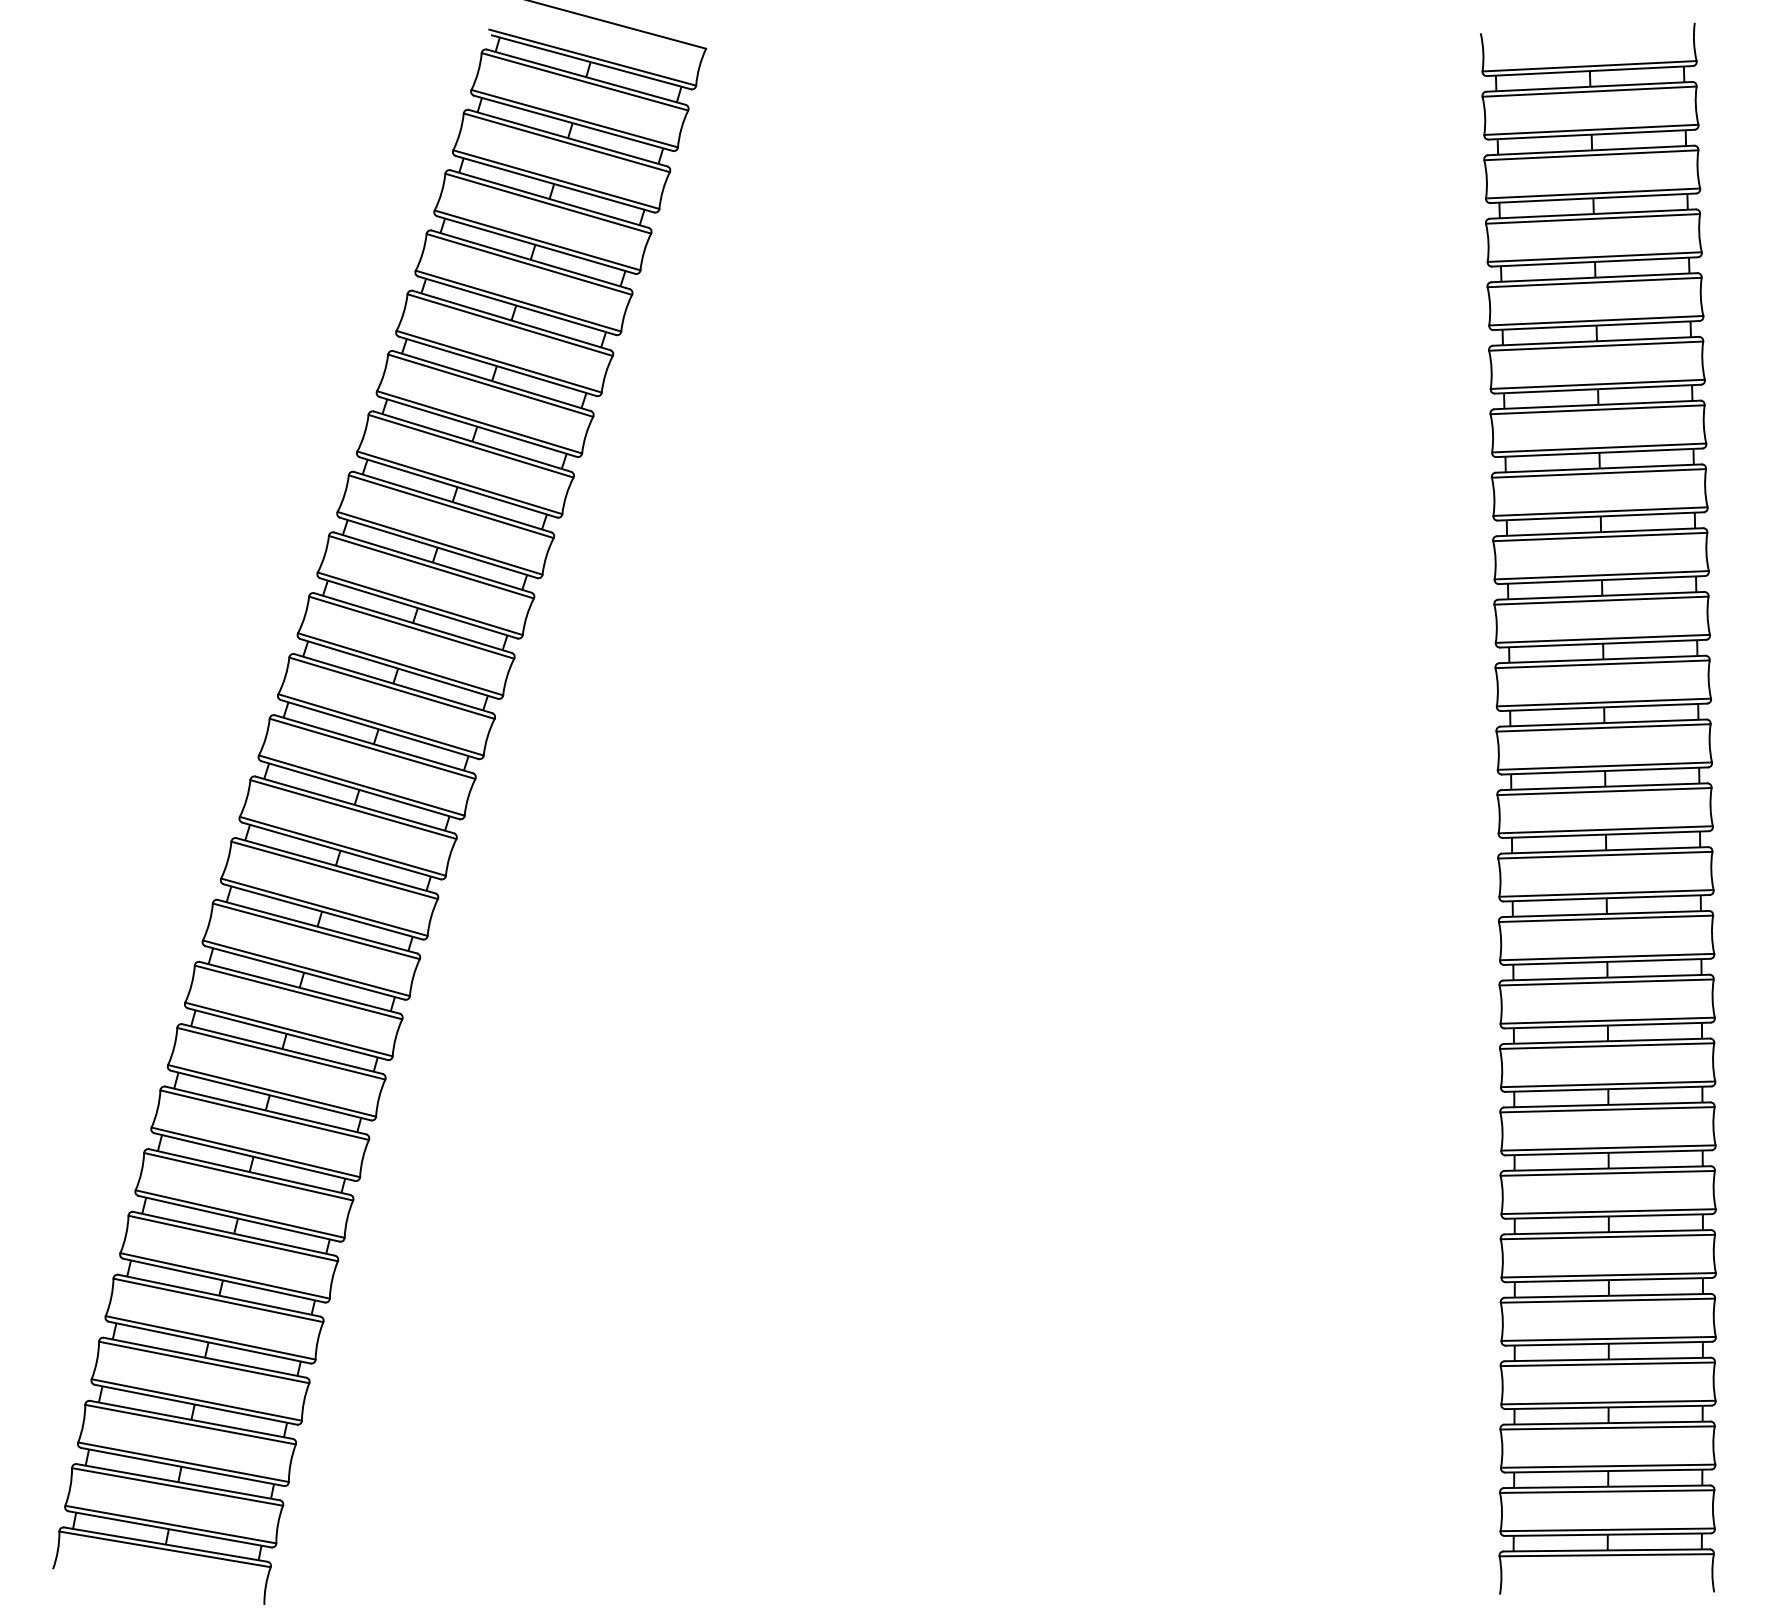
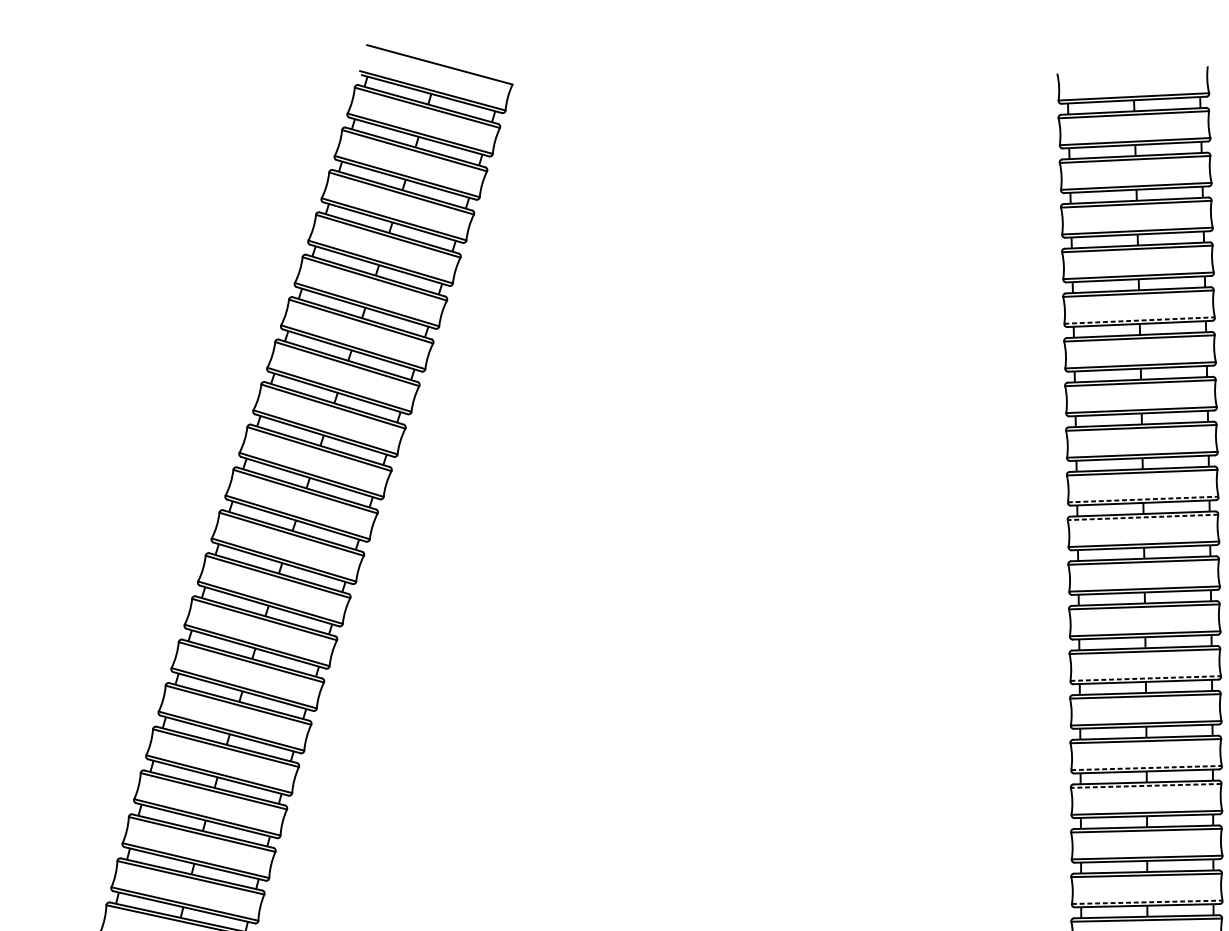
line: (1598, 384) -> (1140, 320), solid -> dashed
line: (1603, 638) -> (1143, 499), solid -> dashed
line: (1602, 664) -> (1142, 517), solid -> dashed
line: (1607, 893) -> (1146, 678), solid -> dashed
line: (1608, 1020) -> (1147, 767), solid -> dashed
line: (1606, 1046) -> (1145, 786), solid -> dashed
line: (1609, 1211) -> (1147, 902), solid -> dashed

